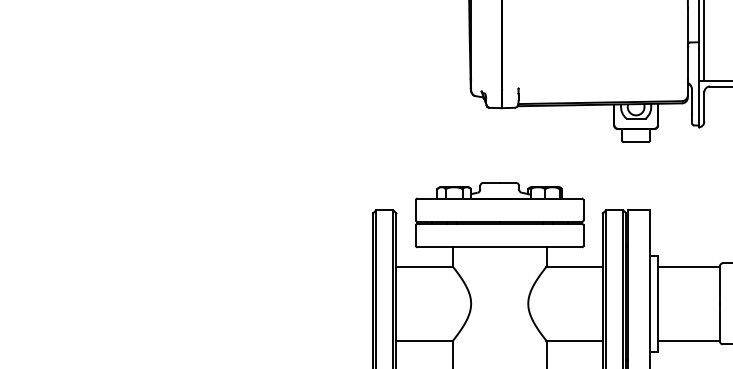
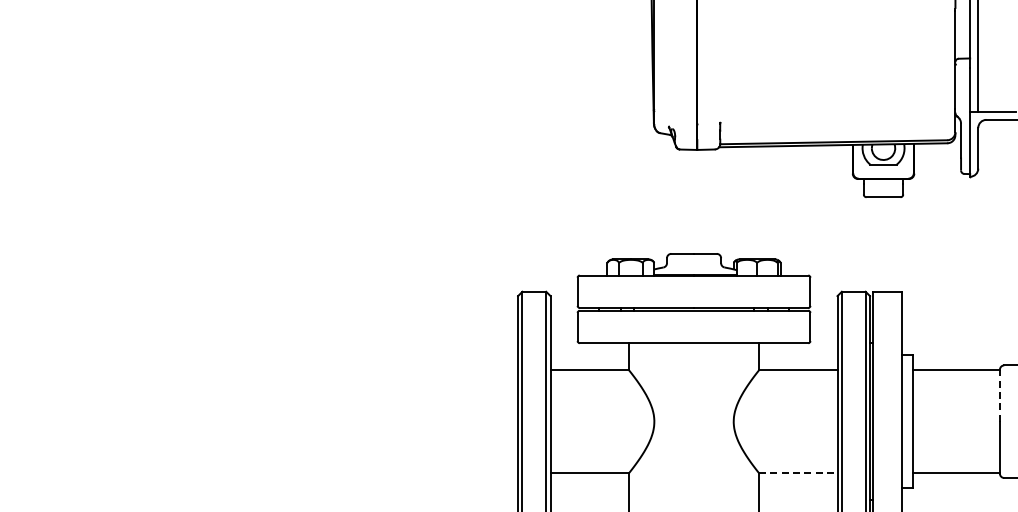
line: (719, 284) -> (999, 395), solid -> dashed
line: (574, 341) -> (798, 473), solid -> dashed

